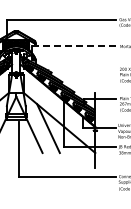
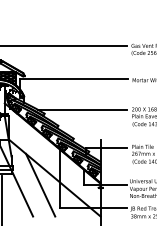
line: (75, 45) -> (75, 78), dashed -> solid
line: (81, 69) -> (82, 109), added

